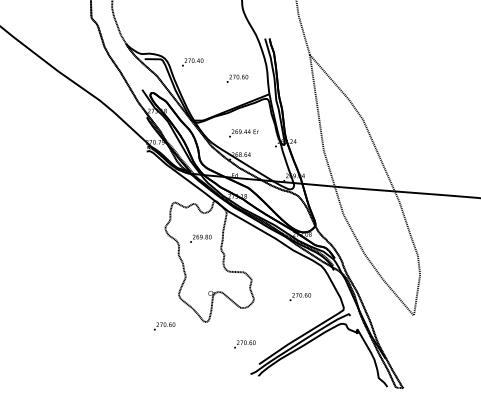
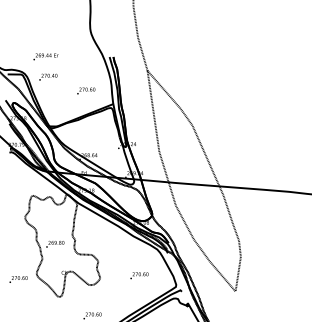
text: (243, 133) -> (45, 56), moved
text: (200, 238) -> (54, 244), moved
text: (164, 326) -> (18, 279), moved

